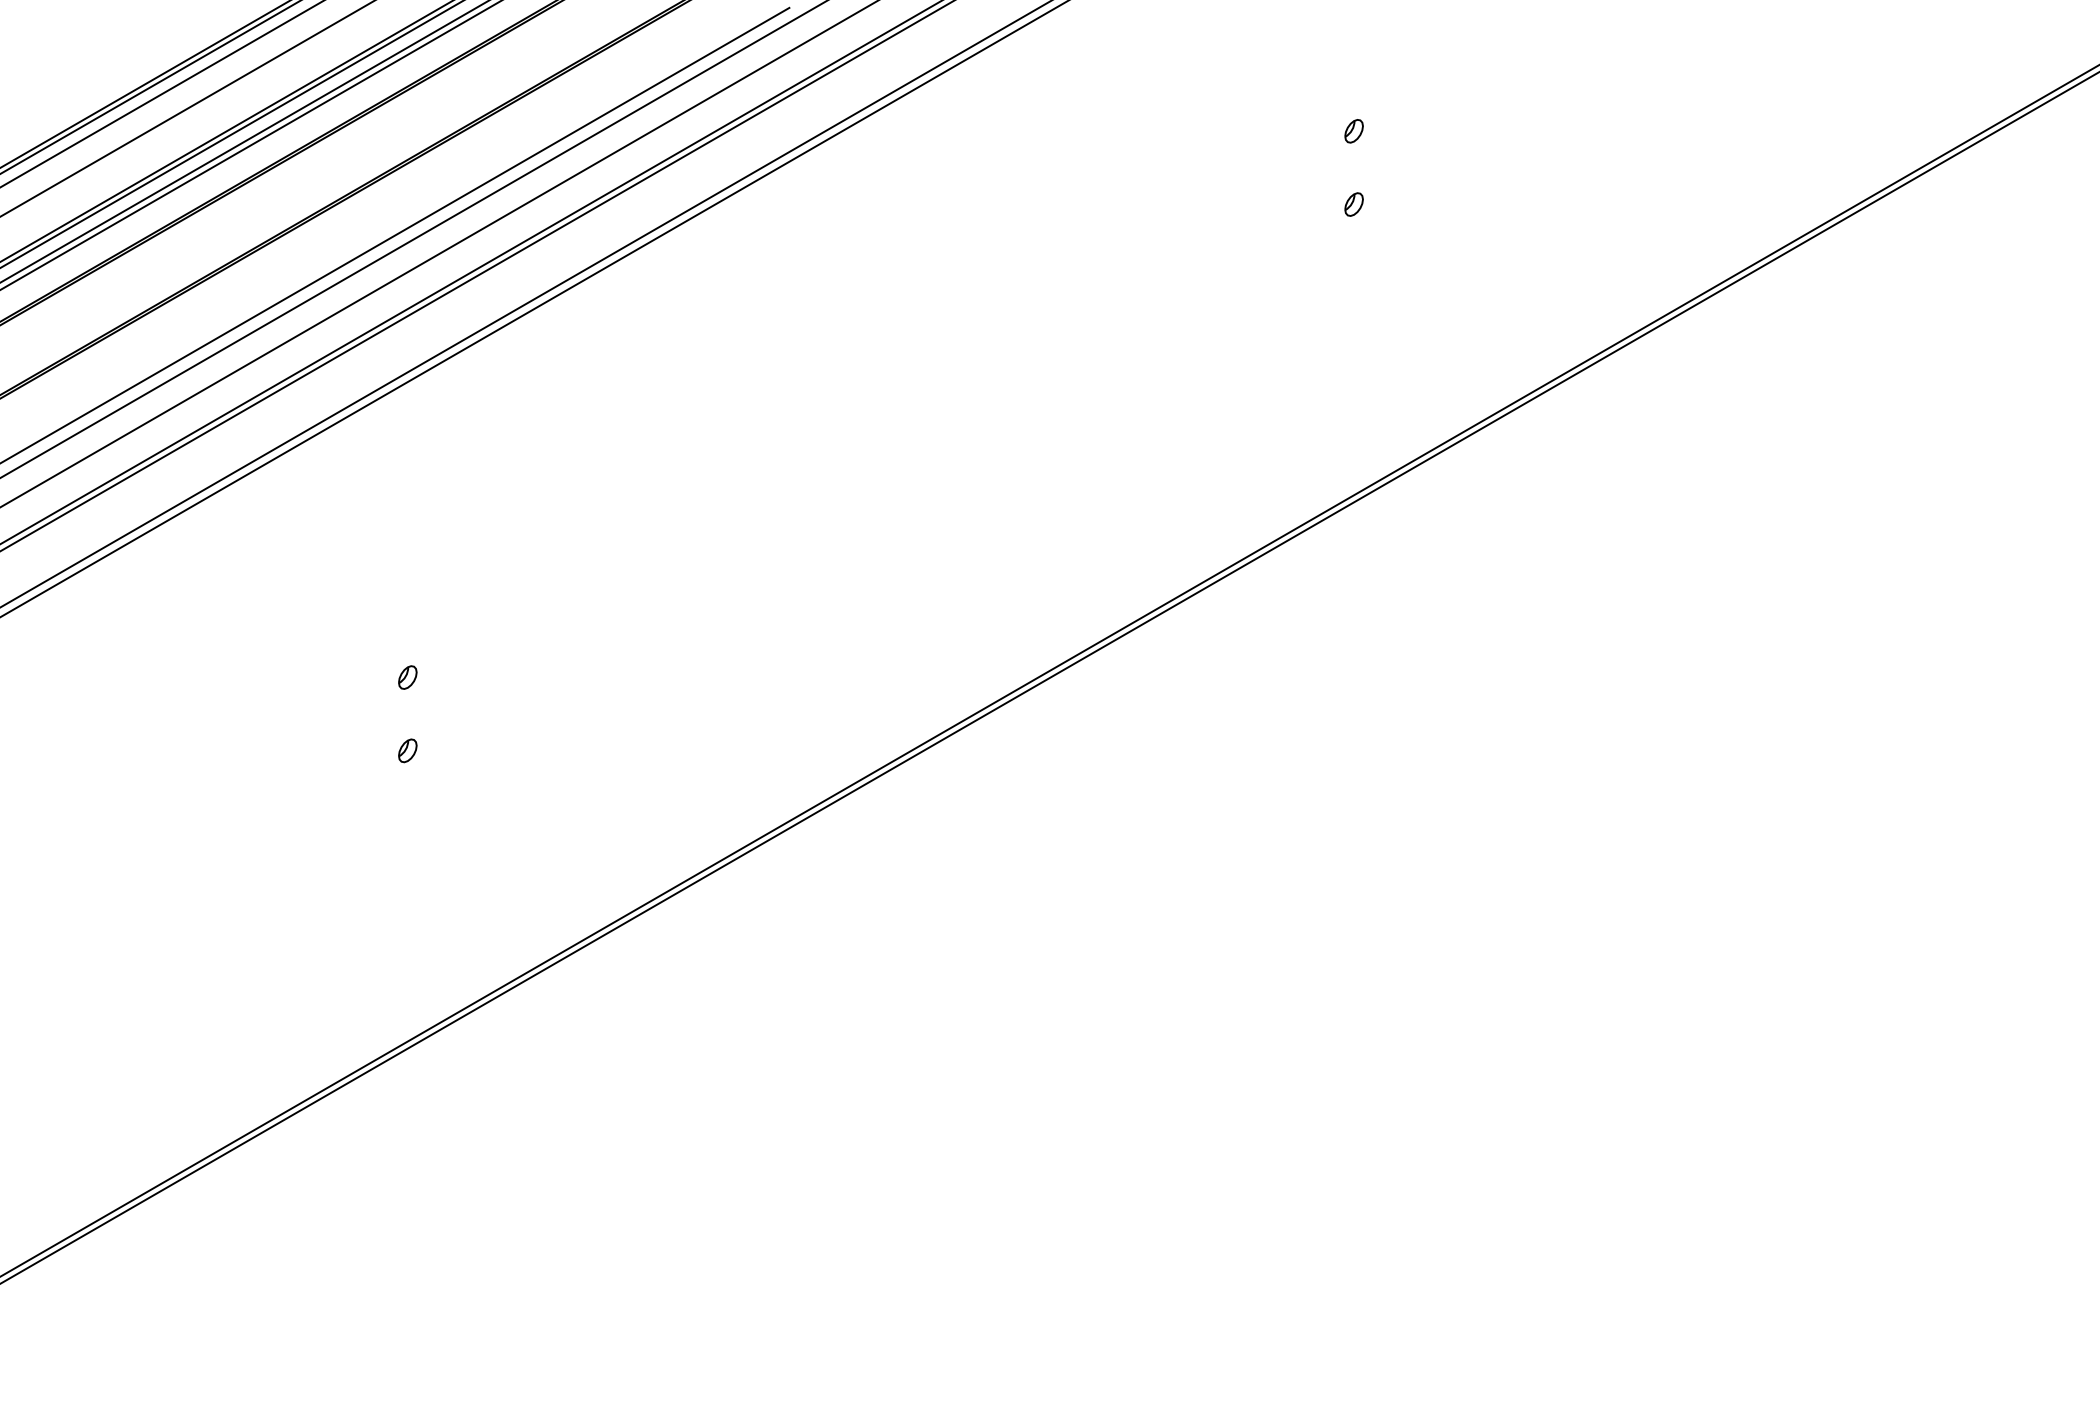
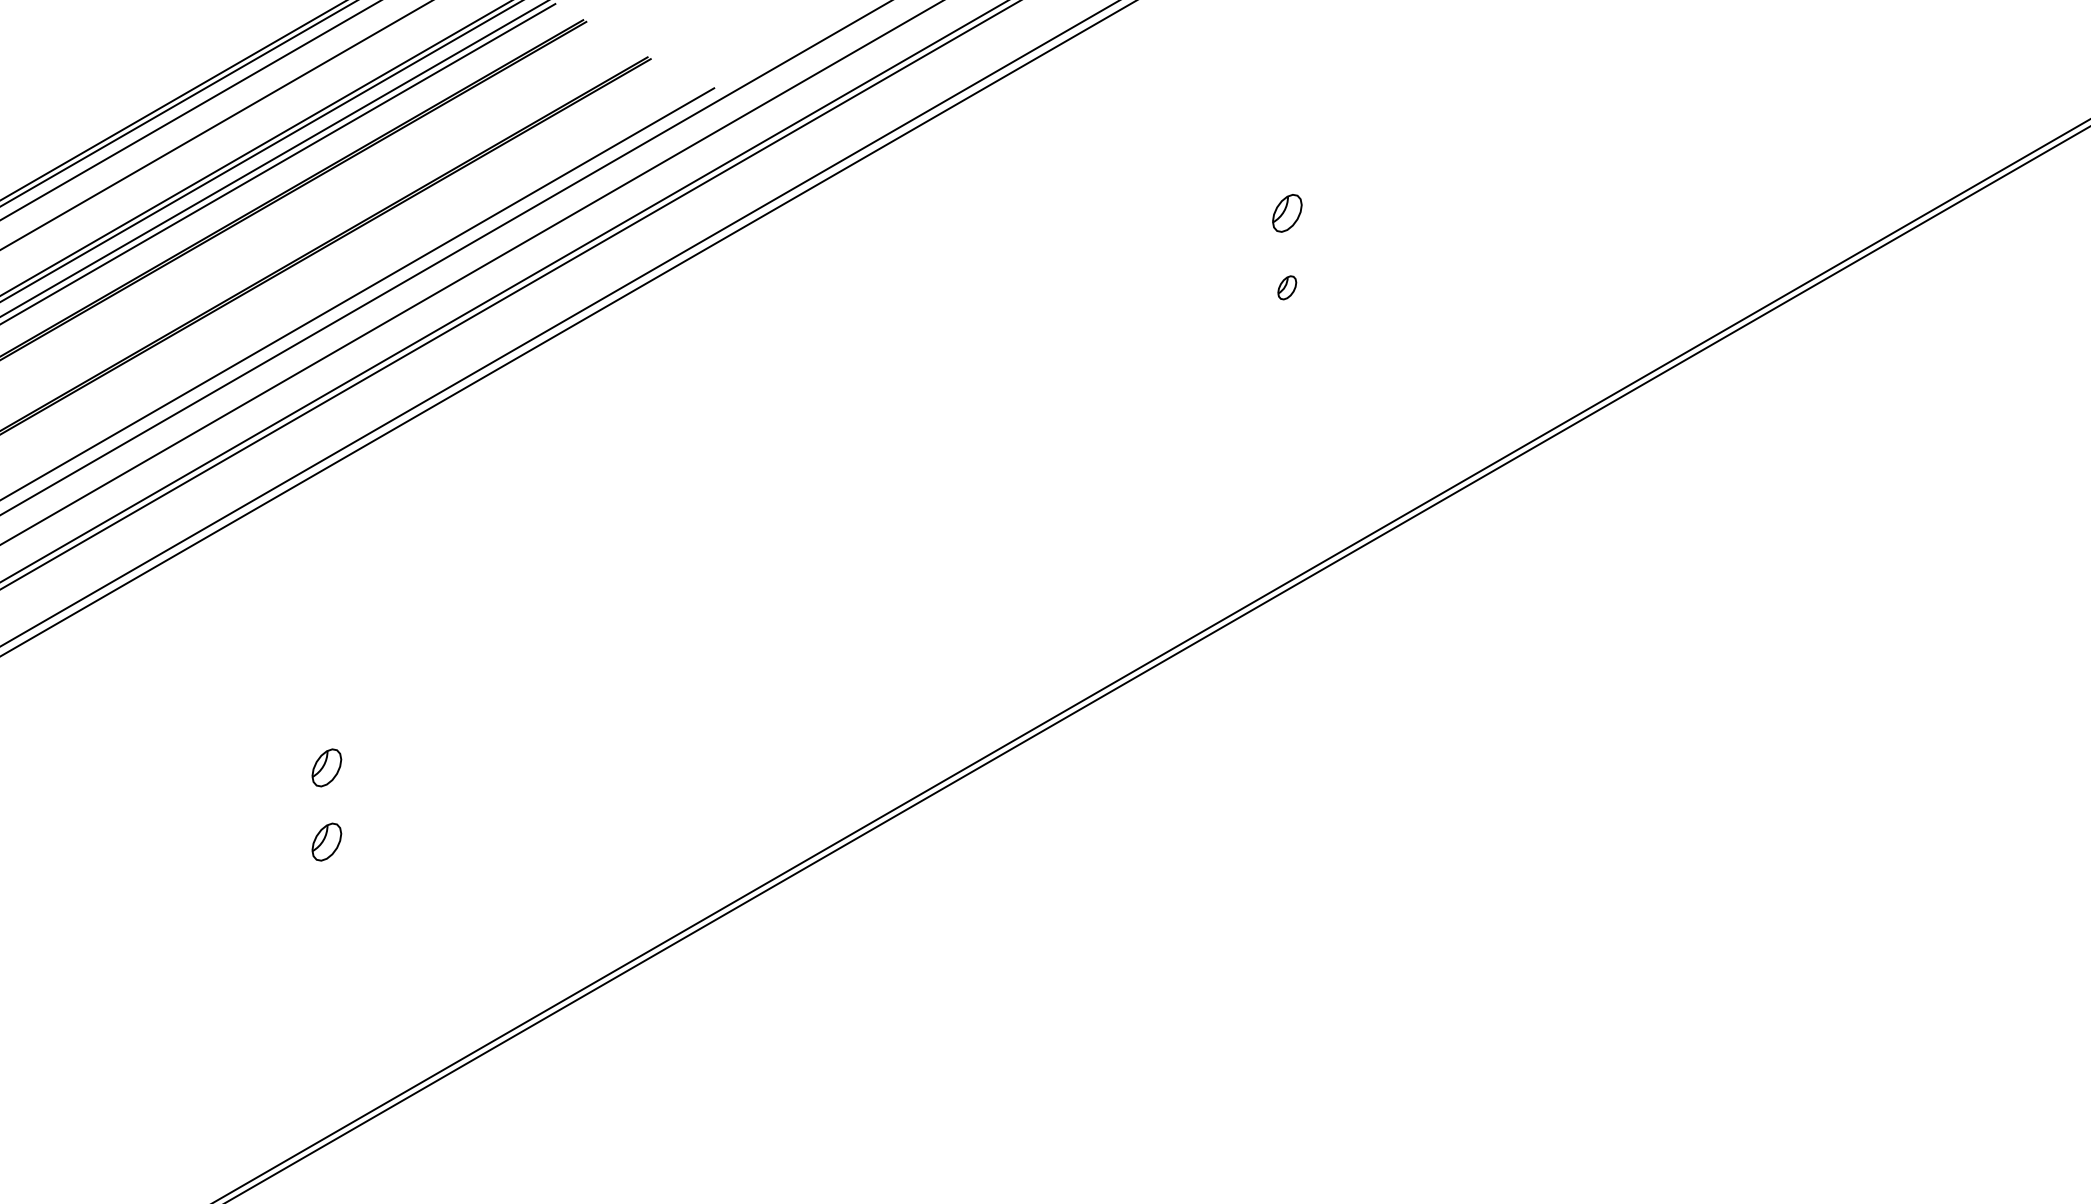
part: (1353, 131) -> (1286, 213), size x1.6
part: (407, 677) -> (326, 767), size x1.6
part: (407, 750) -> (326, 841), size x1.6

